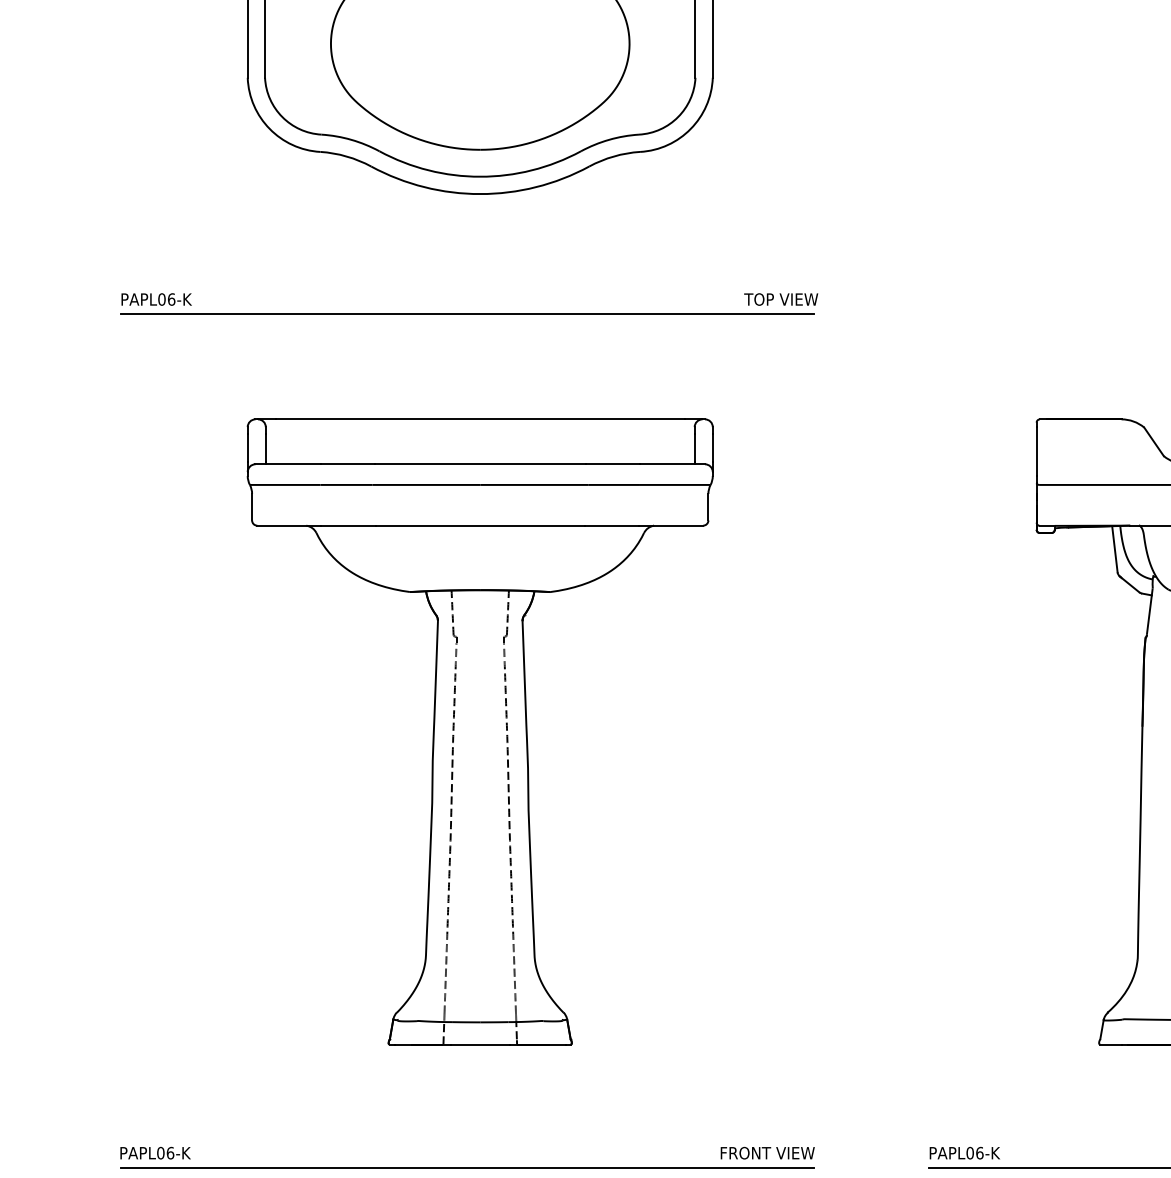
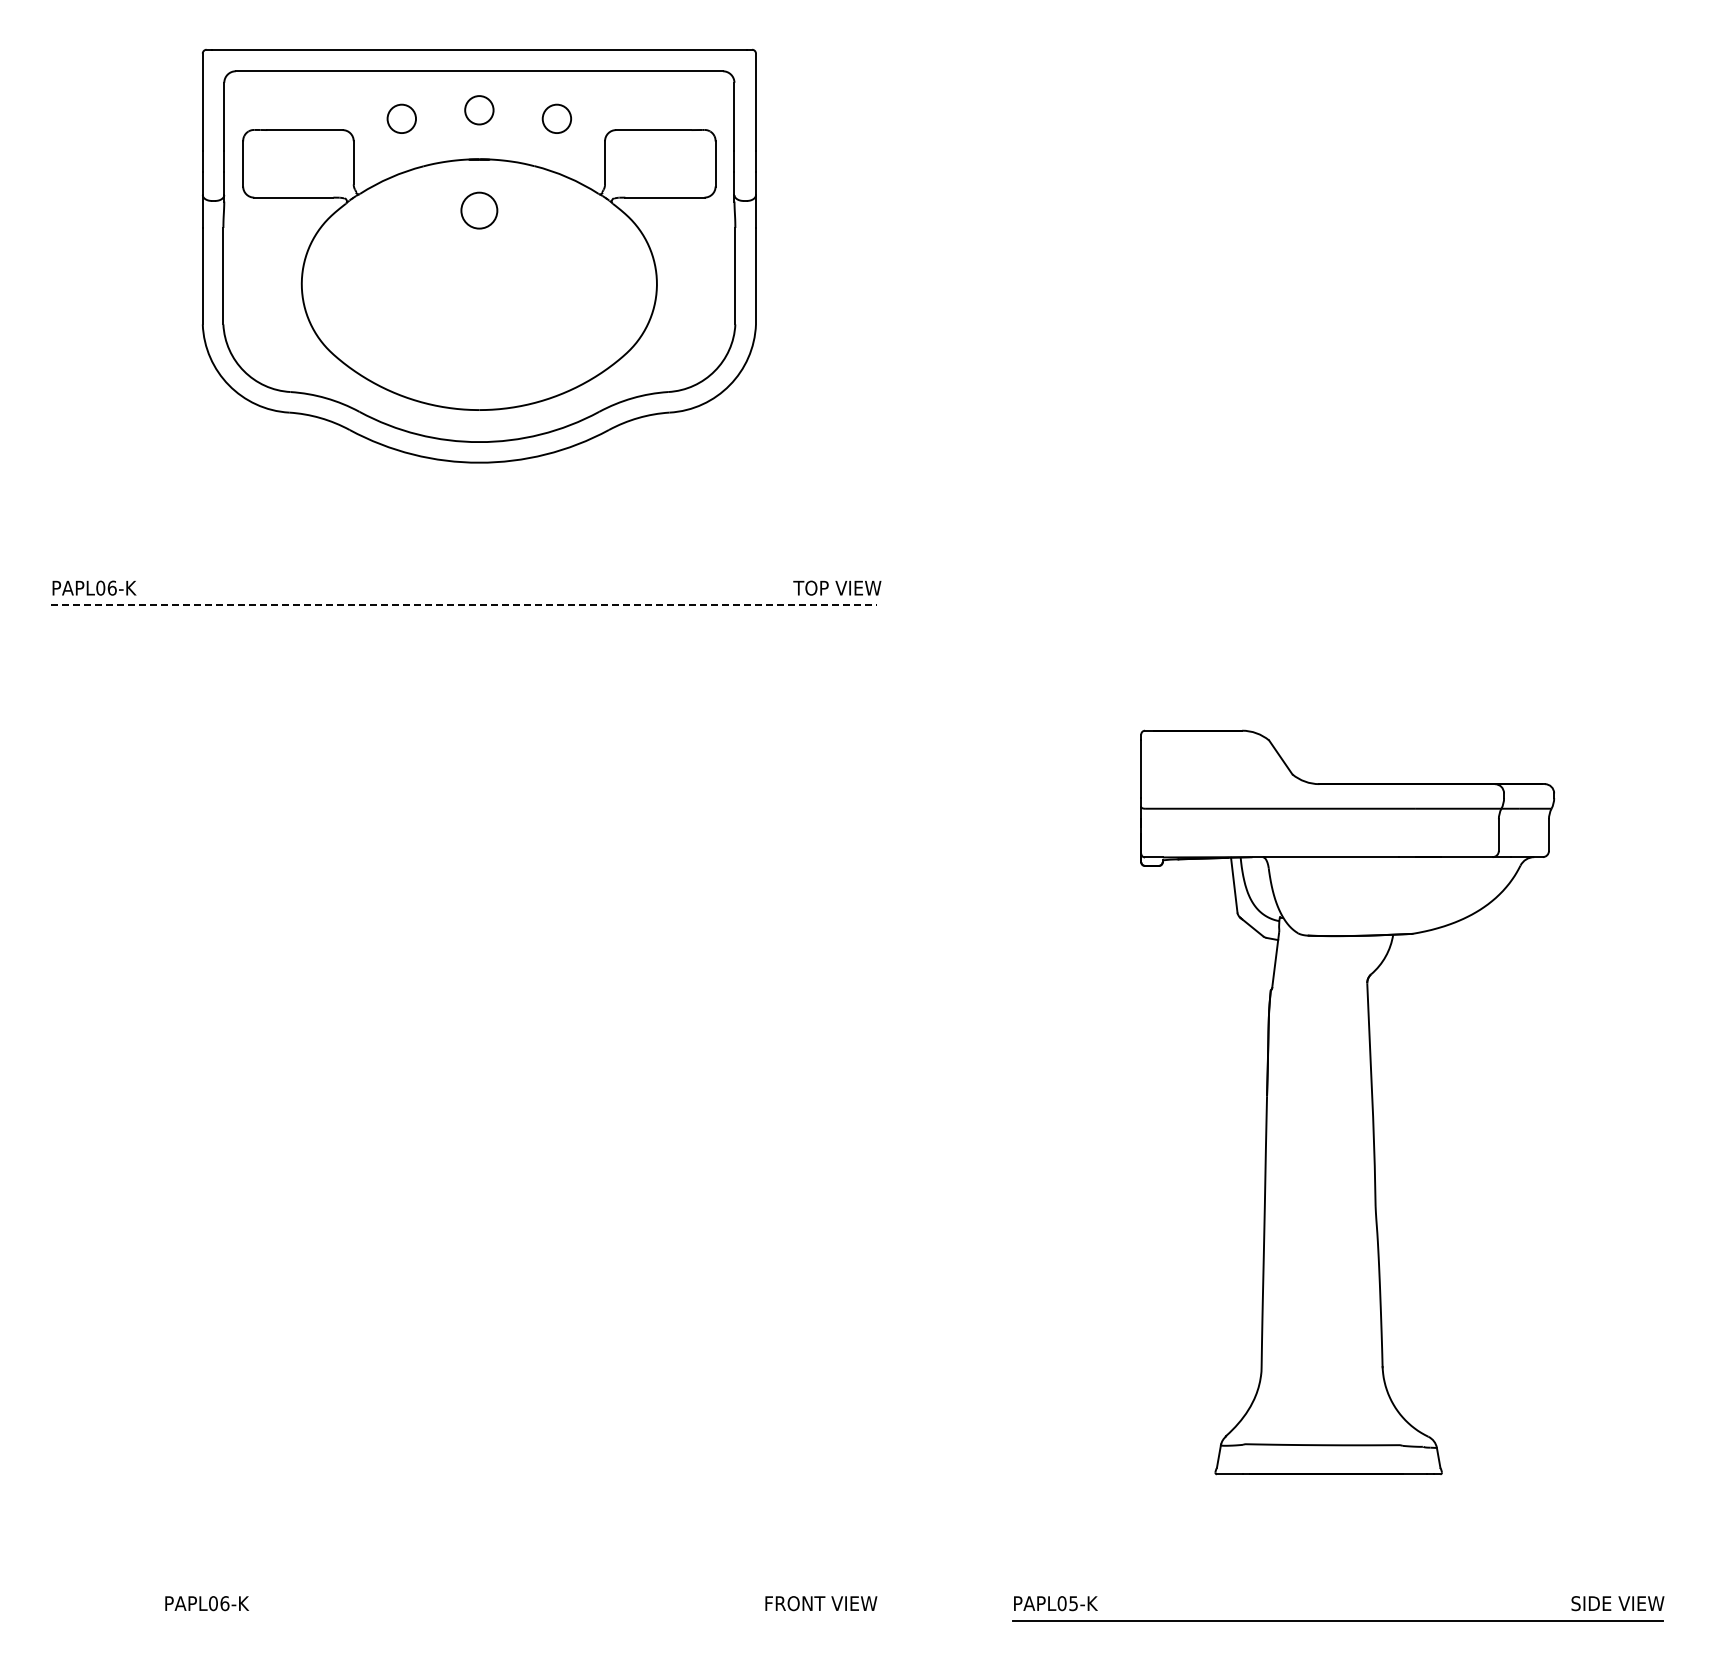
line: (467, 314) -> (464, 605), solid -> dashed
part: (479, 731) -> (478, 1102), removed
text: (155, 1153) -> (206, 1603), moved
text: (979, 1153) -> (1073, 1603), PAPL06-K -> PAPL05-K
line: (466, 1167) -> (463, 1620), removed

